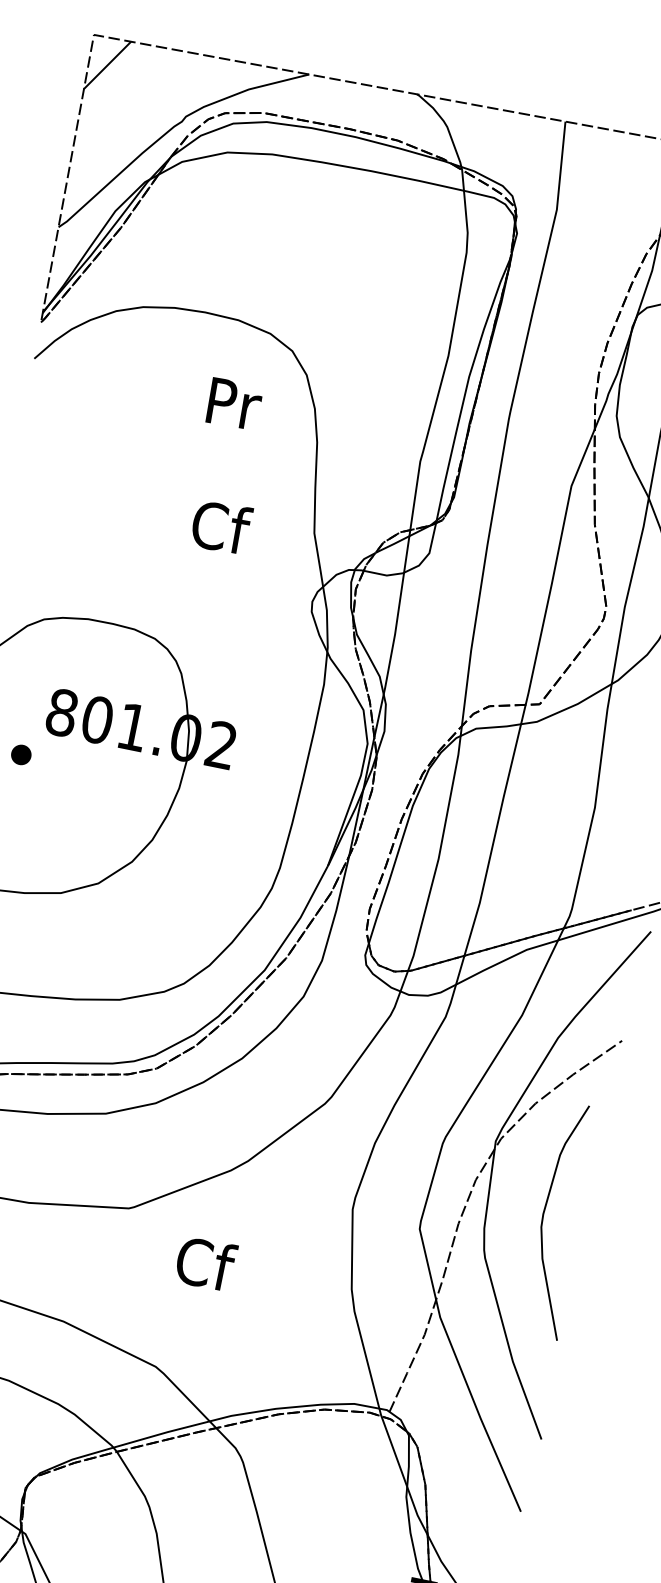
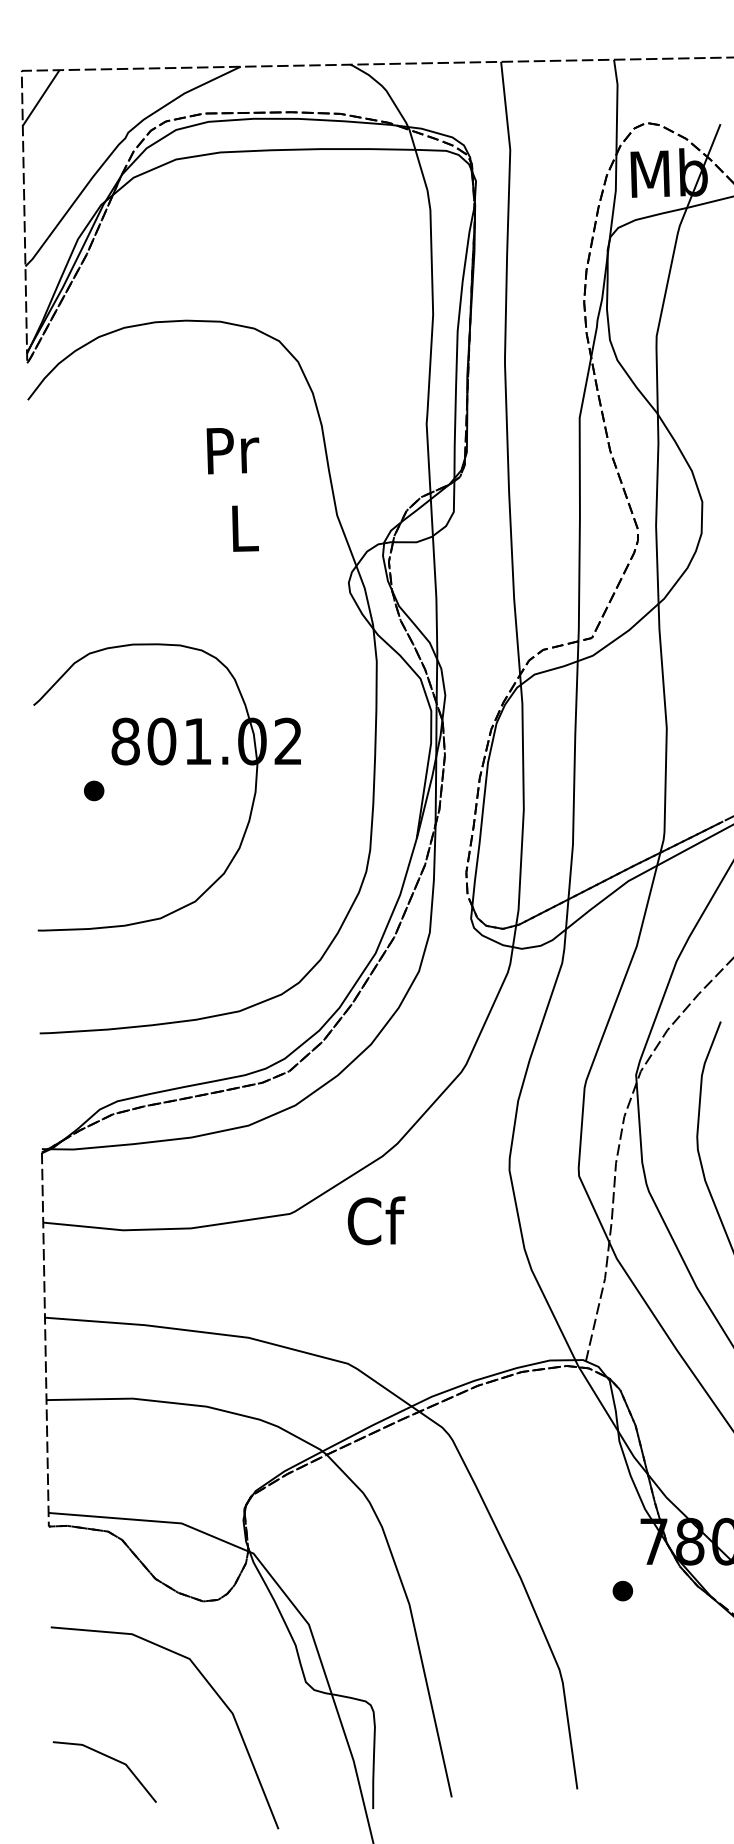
text: (233, 404) -> (232, 451), moved
text: (221, 526) -> (244, 527), Cf -> L
text: (205, 1263) -> (376, 1220), moved

